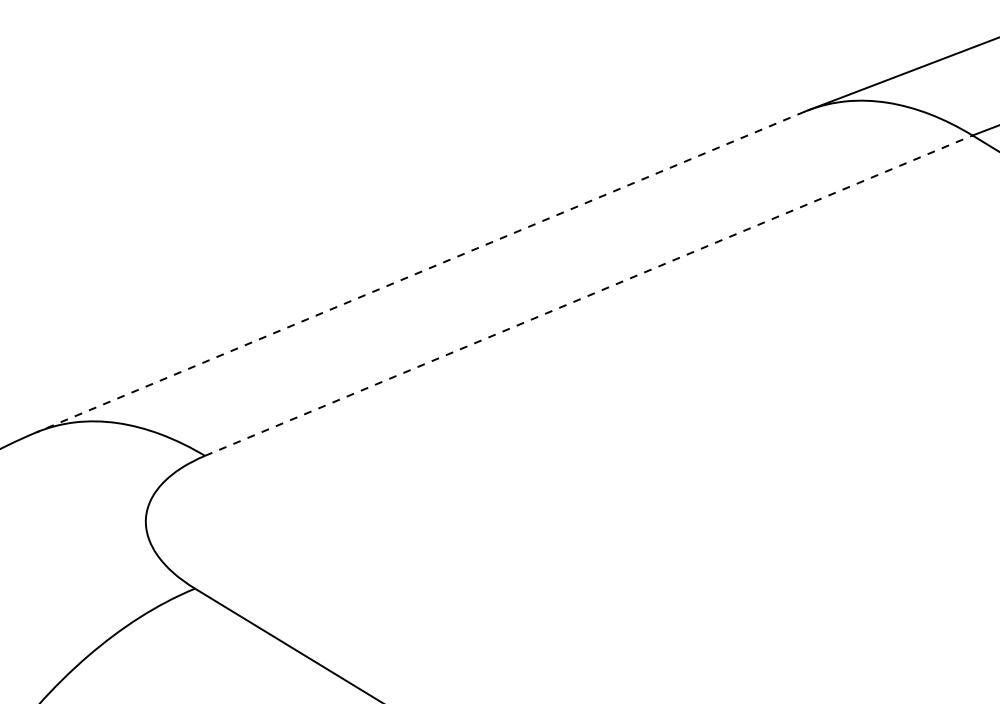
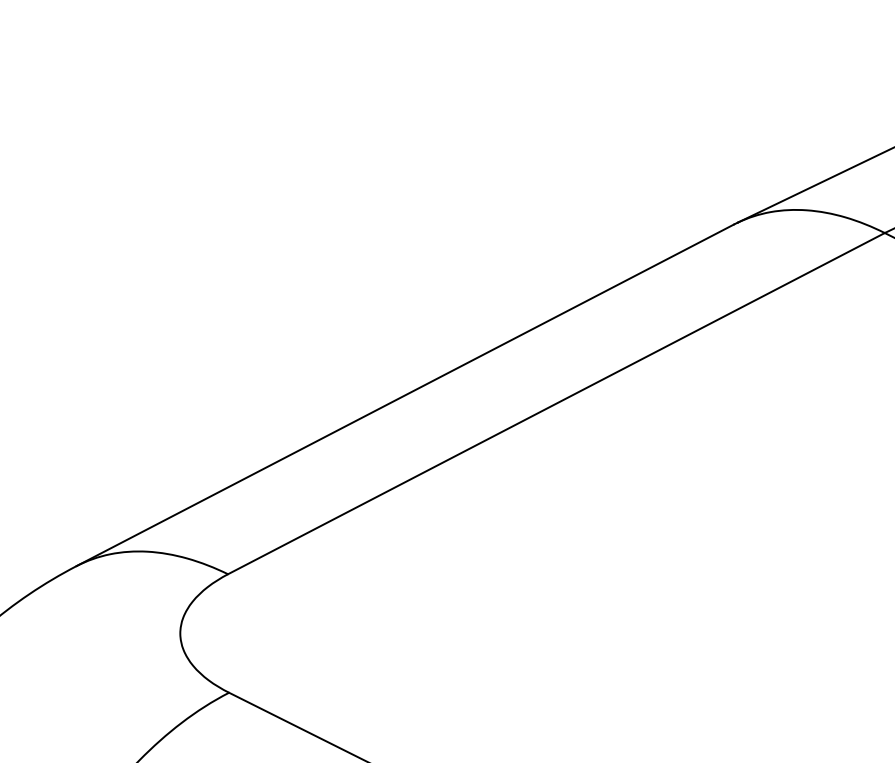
line: (420, 272) -> (405, 395), dashed -> solid
line: (588, 295) -> (556, 403), dashed -> solid

